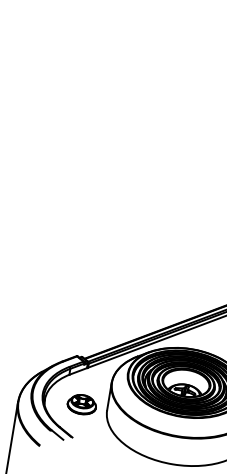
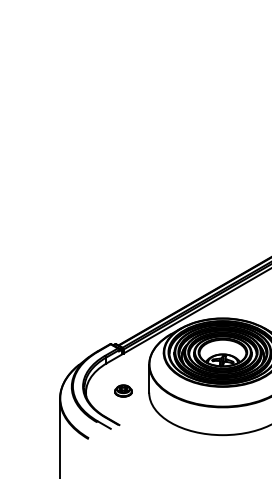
part: (82, 404) -> (123, 390), size x0.6

